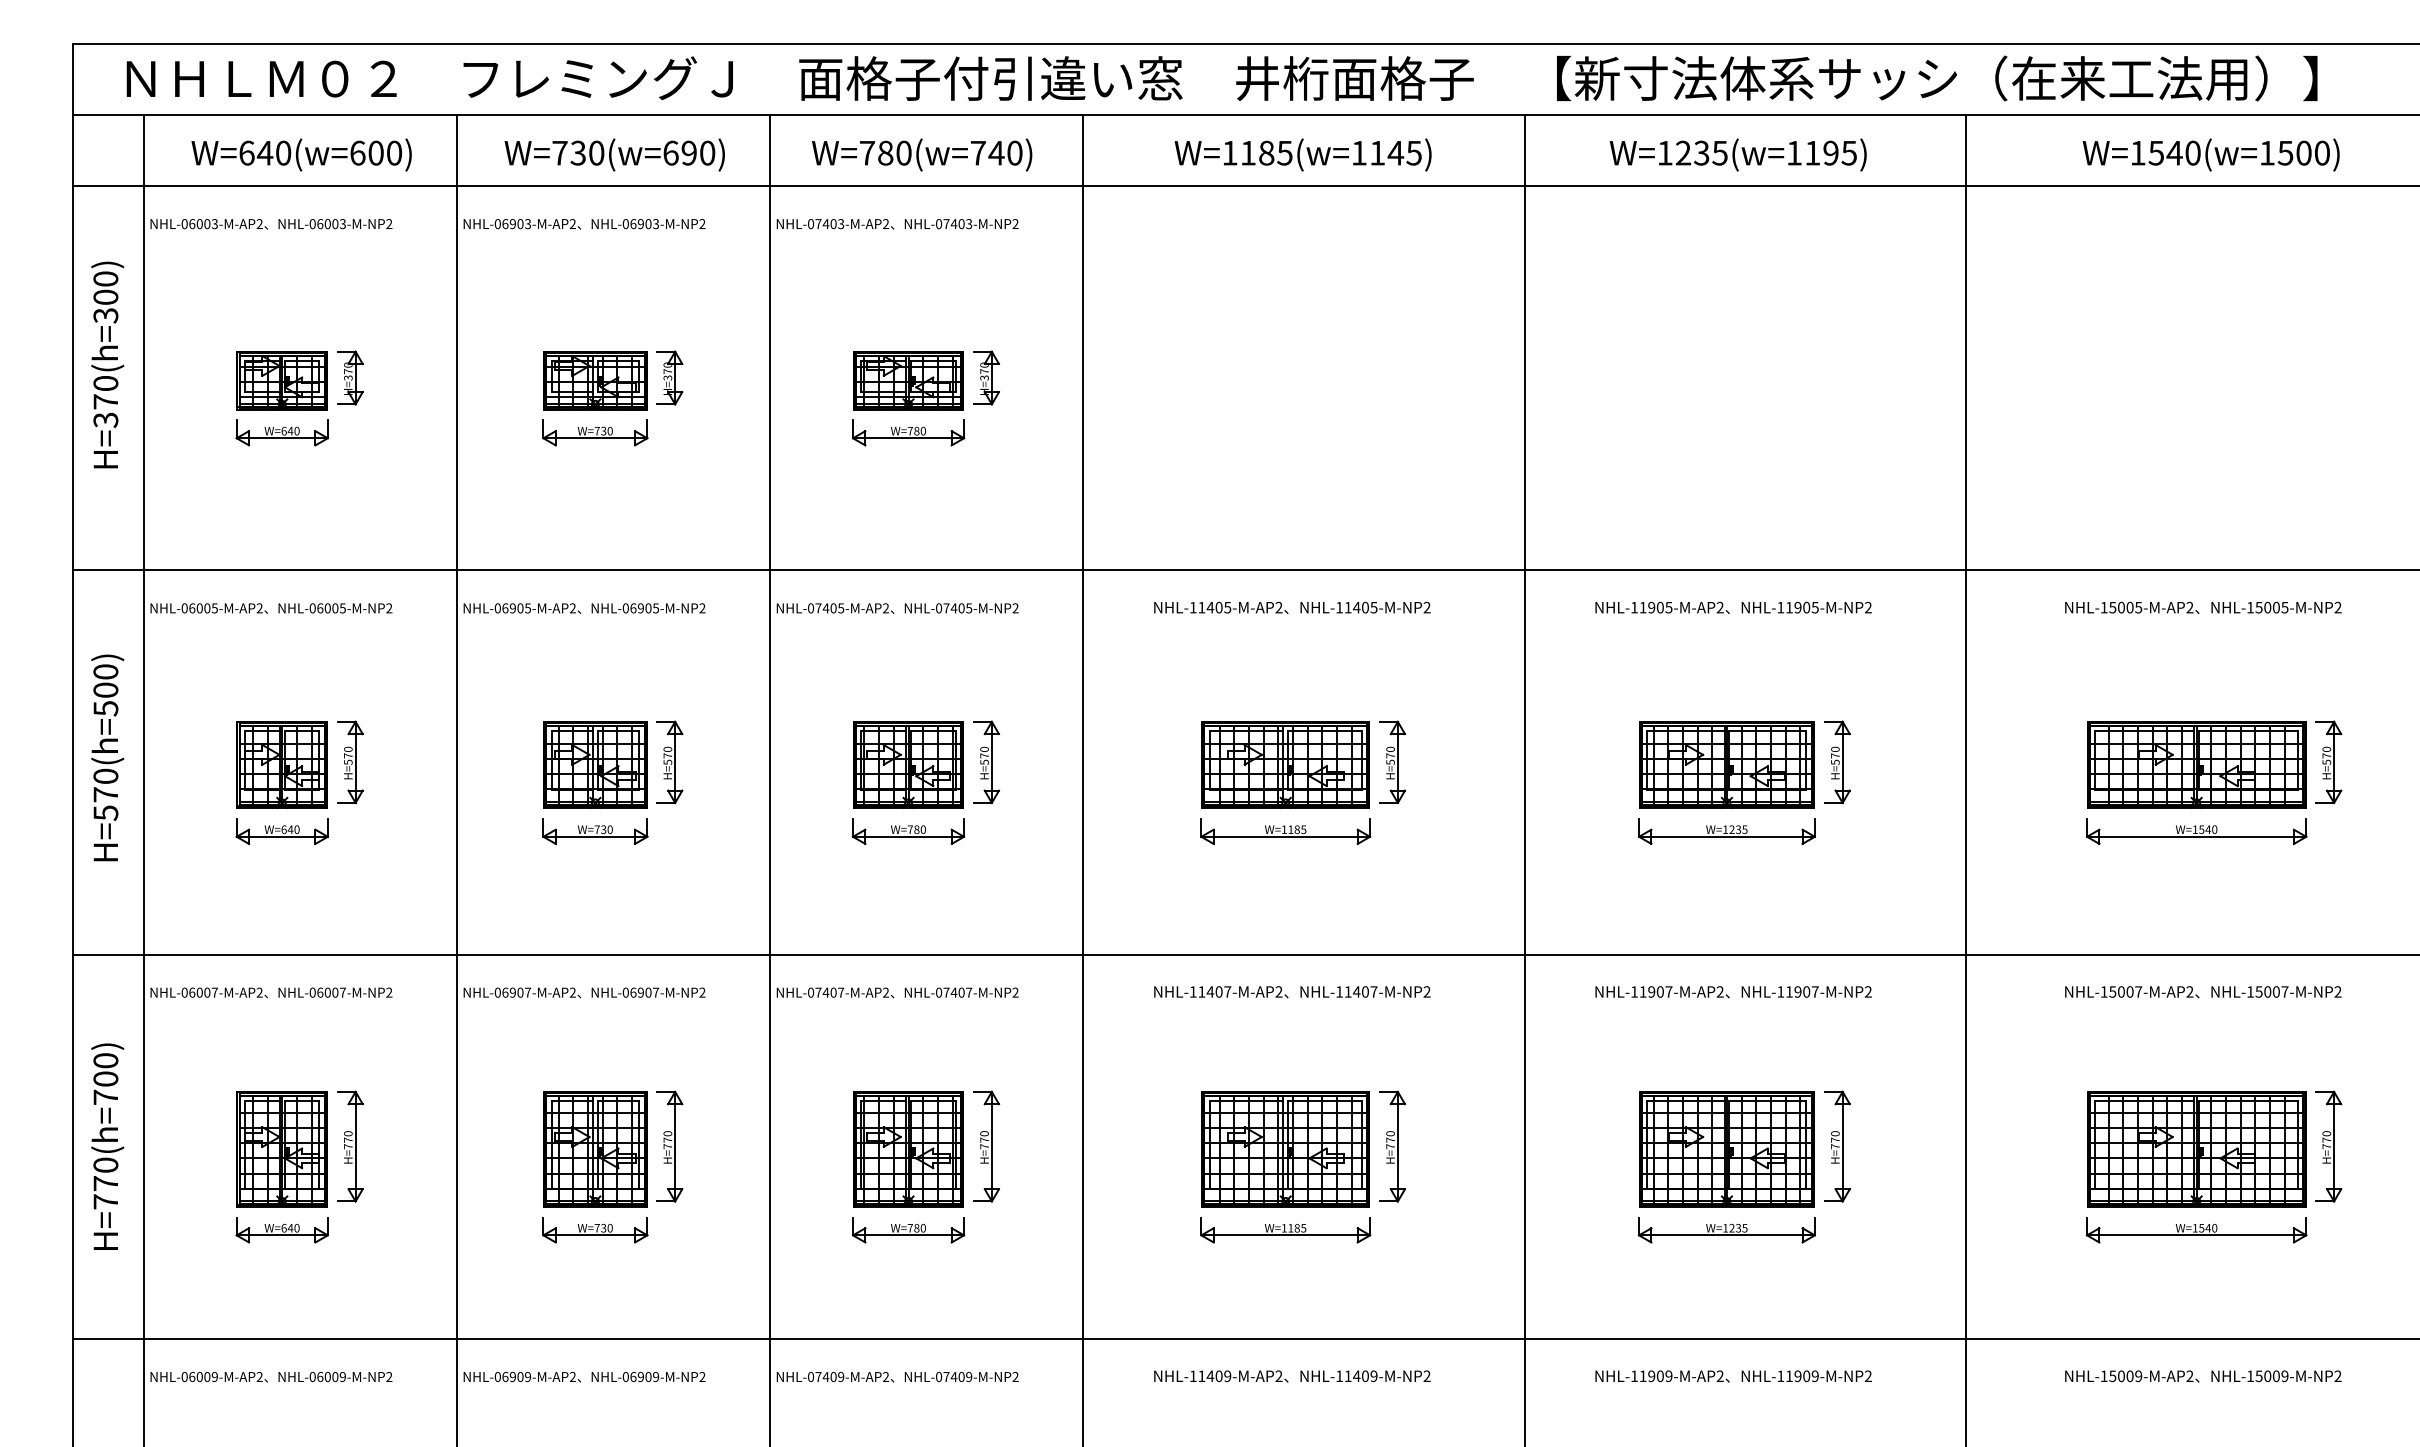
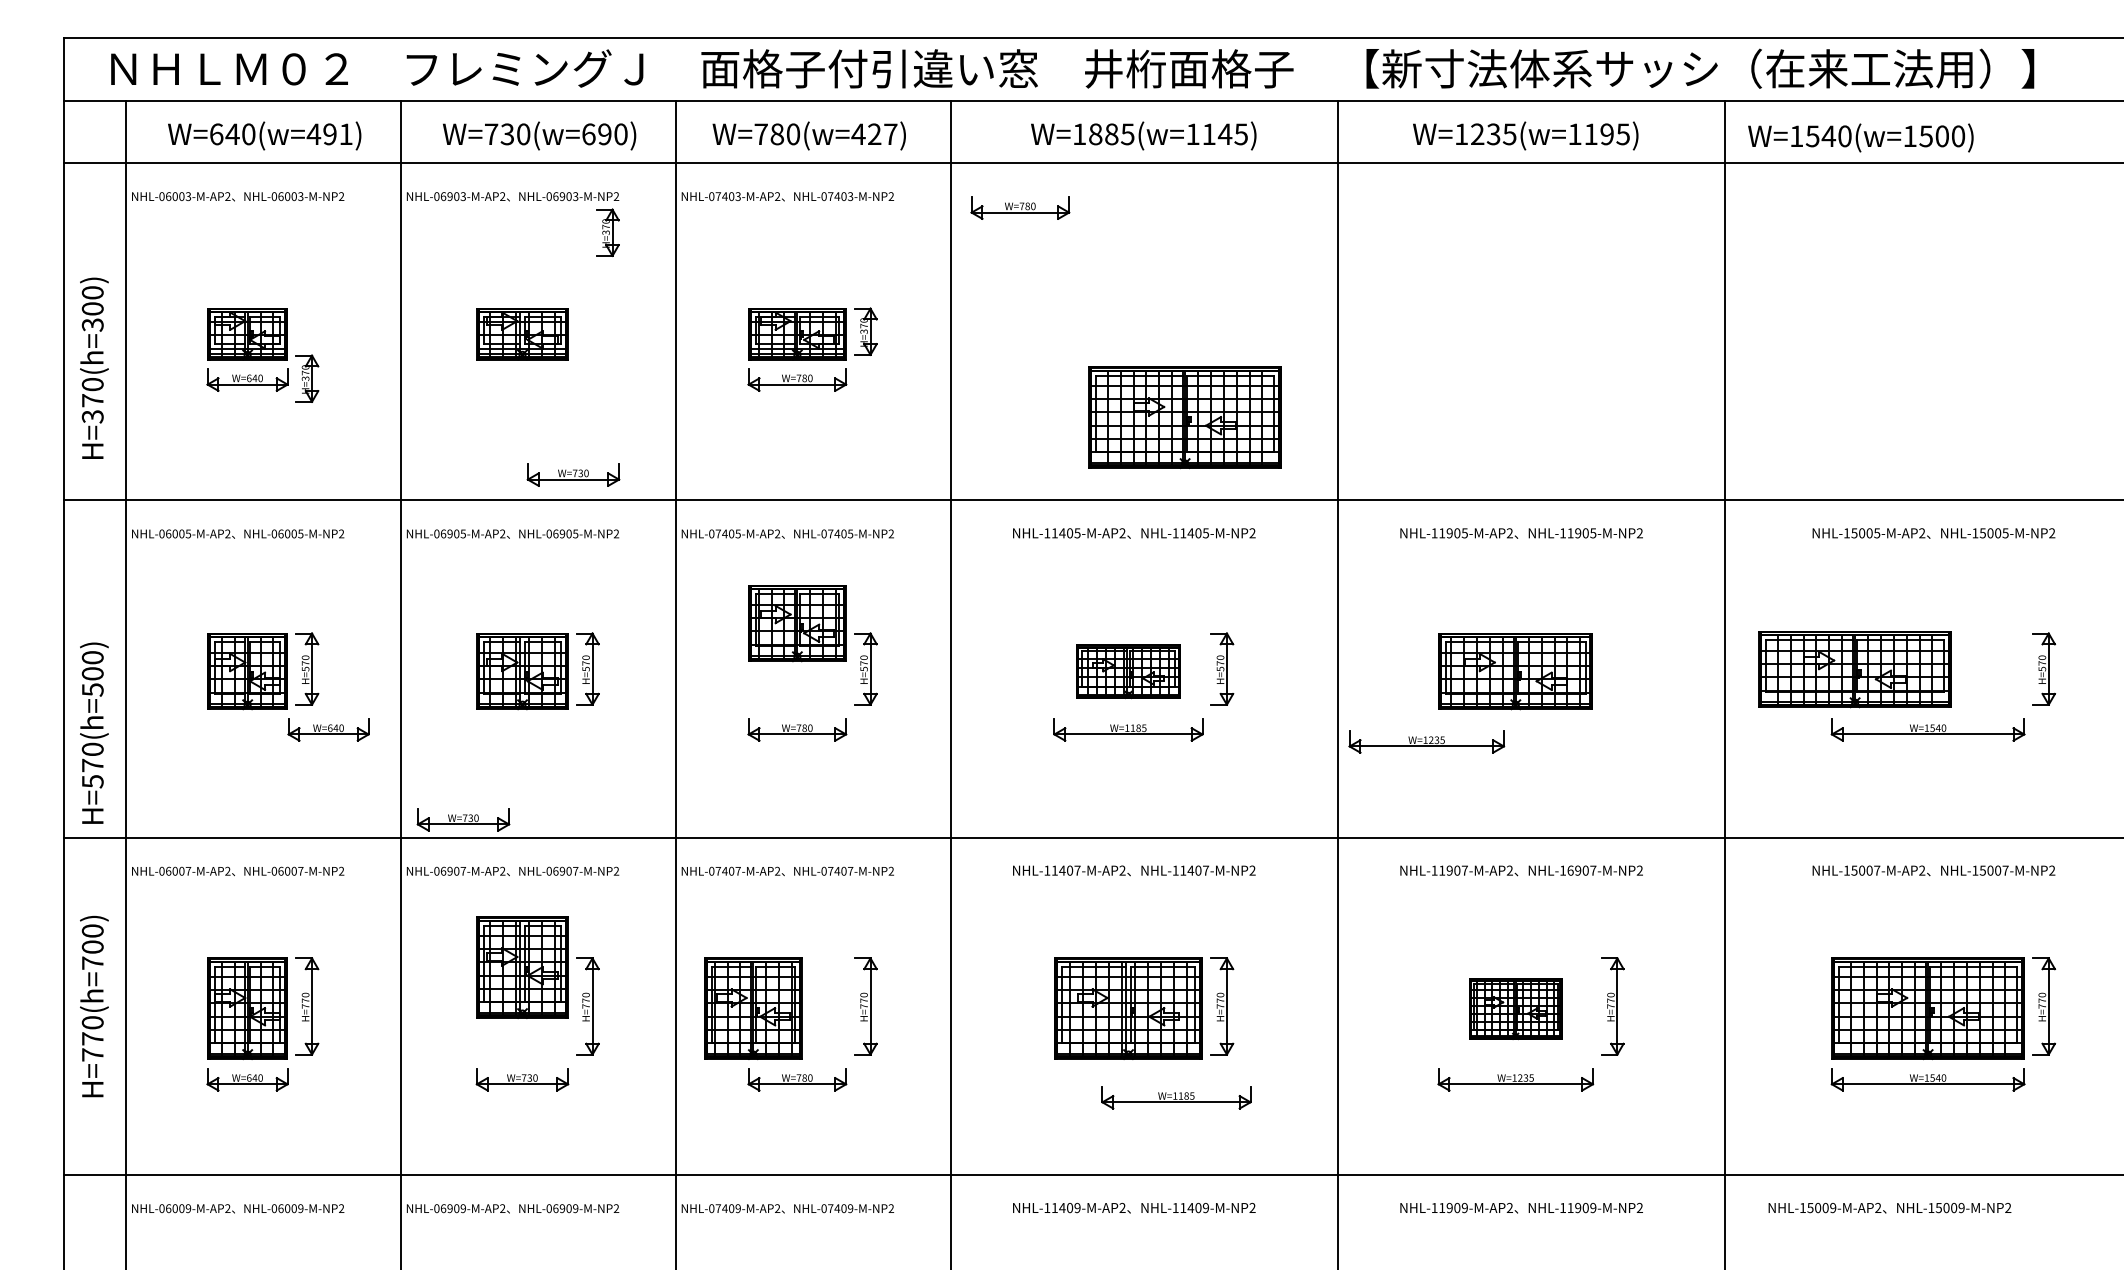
text: (375, 153) -> (329, 134), W=640(w=600) -> W=640(w=491)
text: (996, 153) -> (874, 134), W=780(w=740) -> W=780(w=427)
text: (1248, 153) -> (1095, 134), W=1185(w=1145) -> W=1885(w=1145)
text: (2210, 154) -> (1860, 137), moved
part: (1162, 236) -> (1020, 207), added
text: (107, 364) -> (94, 367), moved
part: (350, 377) -> (307, 378), moved
part: (669, 377) -> (607, 232), moved
part: (595, 432) -> (573, 474), moved
part: (1349, 475) -> (1184, 417), added
text: (107, 757) -> (94, 732), moved
part: (1837, 761) -> (1612, 668), removed
part: (908, 765) -> (797, 623), moved
part: (1285, 765) -> (1128, 671), size x0.7
part: (2195, 765) -> (1854, 669), moved
part: (282, 831) -> (328, 729), moved
part: (595, 831) -> (463, 819), moved
part: (1726, 831) -> (1426, 741), moved
text: (1789, 991) -> (1570, 870), NHL-11907-M-NP2 -> NHL-16907-M-NP2
part: (595, 1148) -> (522, 967), moved
part: (908, 1148) -> (753, 1008), moved
part: (1726, 1148) -> (1515, 1008), size x0.6
part: (1285, 1229) -> (1176, 1097), moved
text: (2202, 1376) -> (1889, 1208), moved

